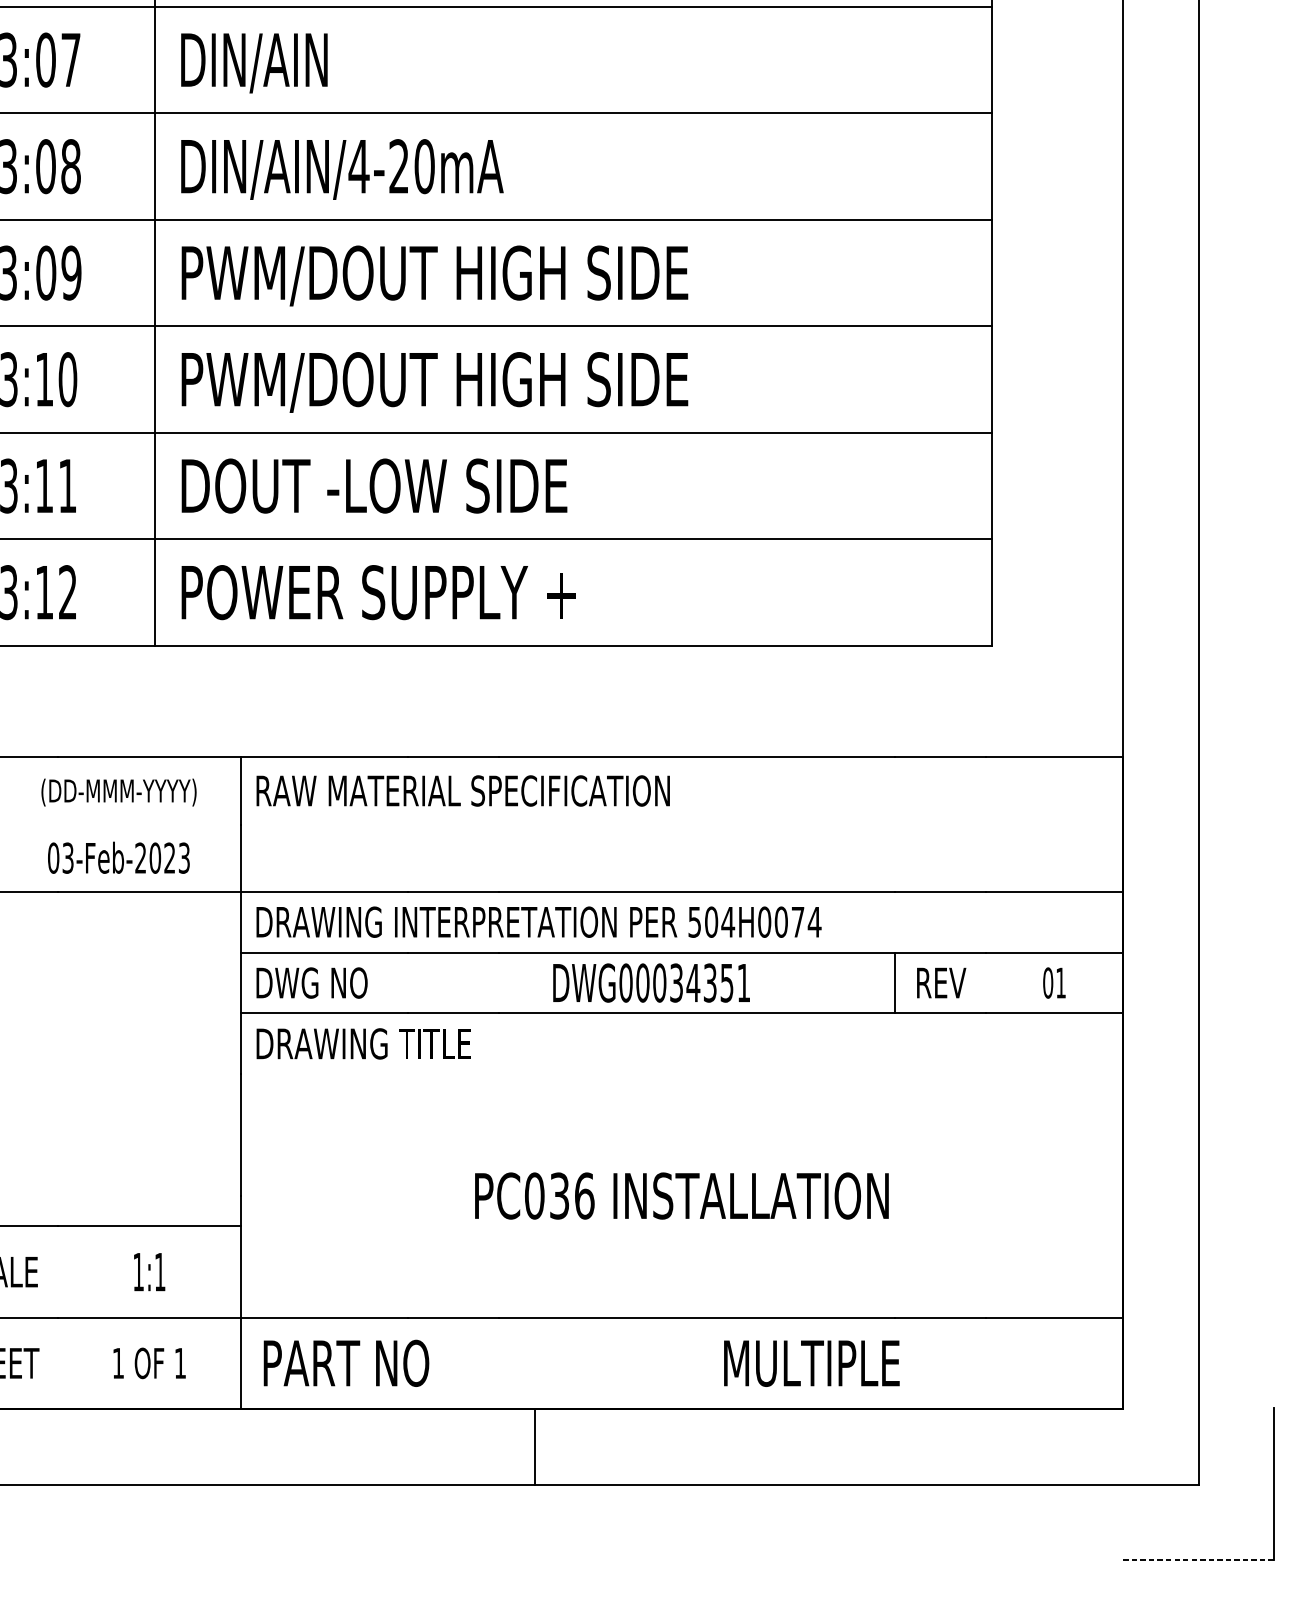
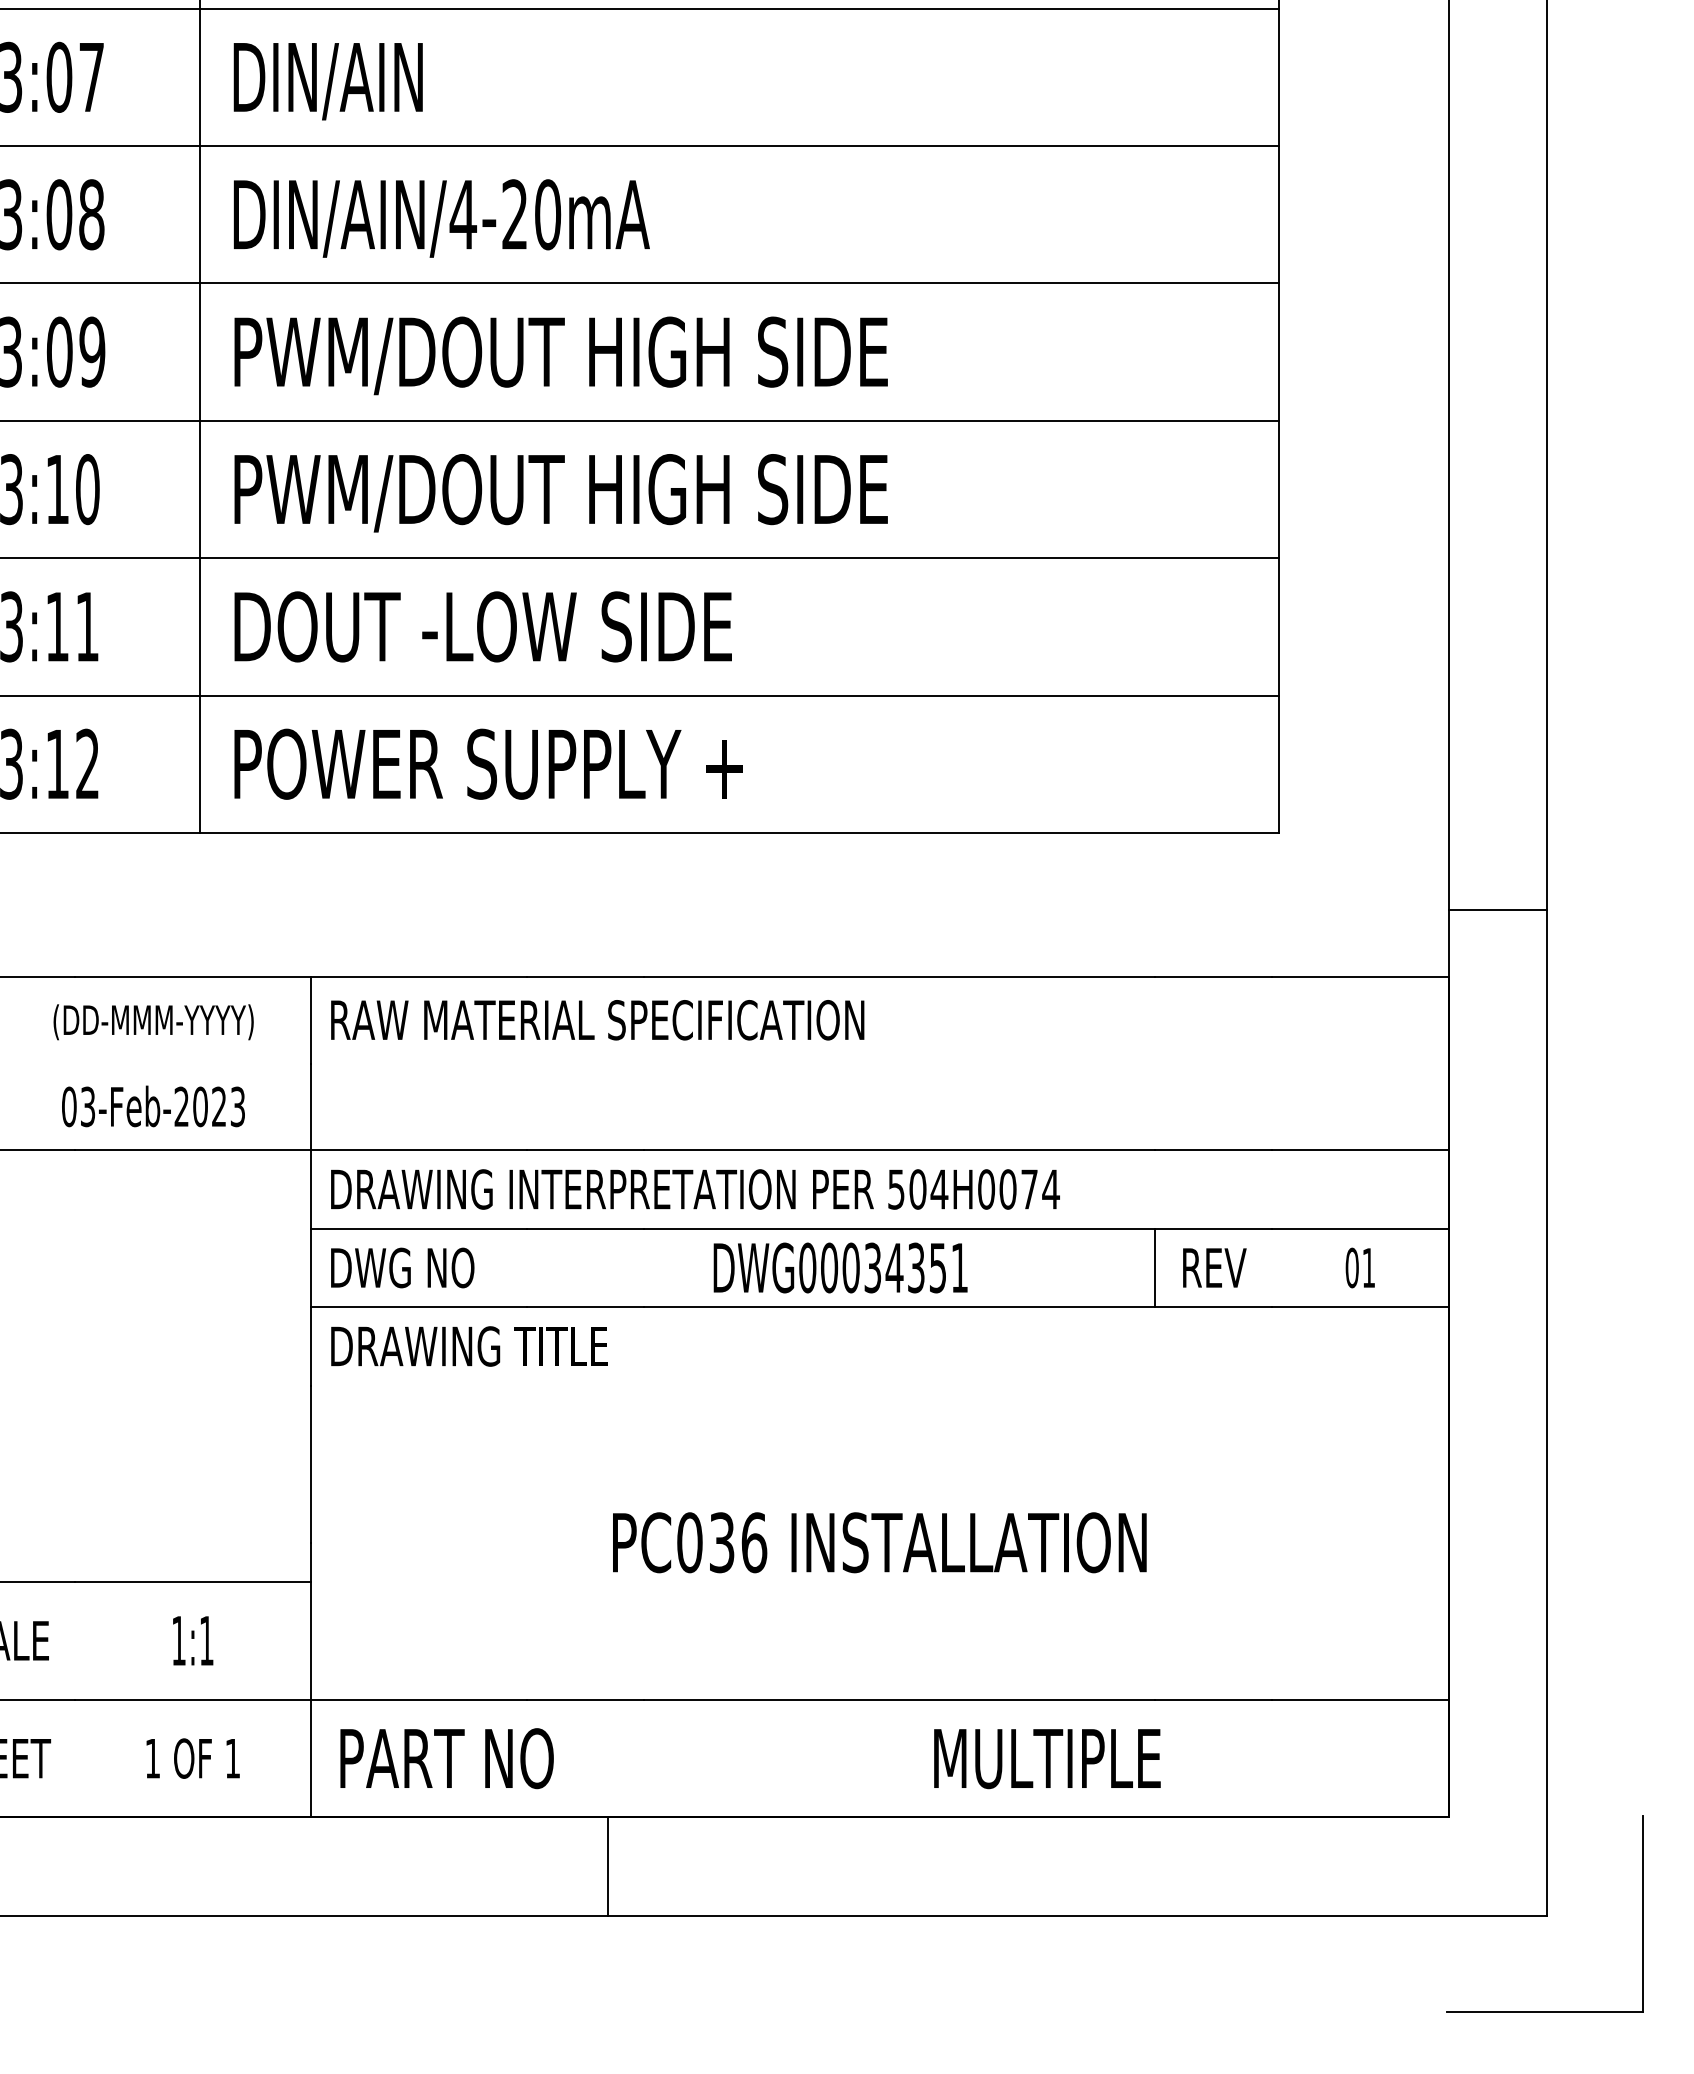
line: (1160, 705) -> (1497, 909), added
line: (535, 1447) -> (608, 1866), moved
line: (1197, 1559) -> (1544, 2011), dashed -> solid

